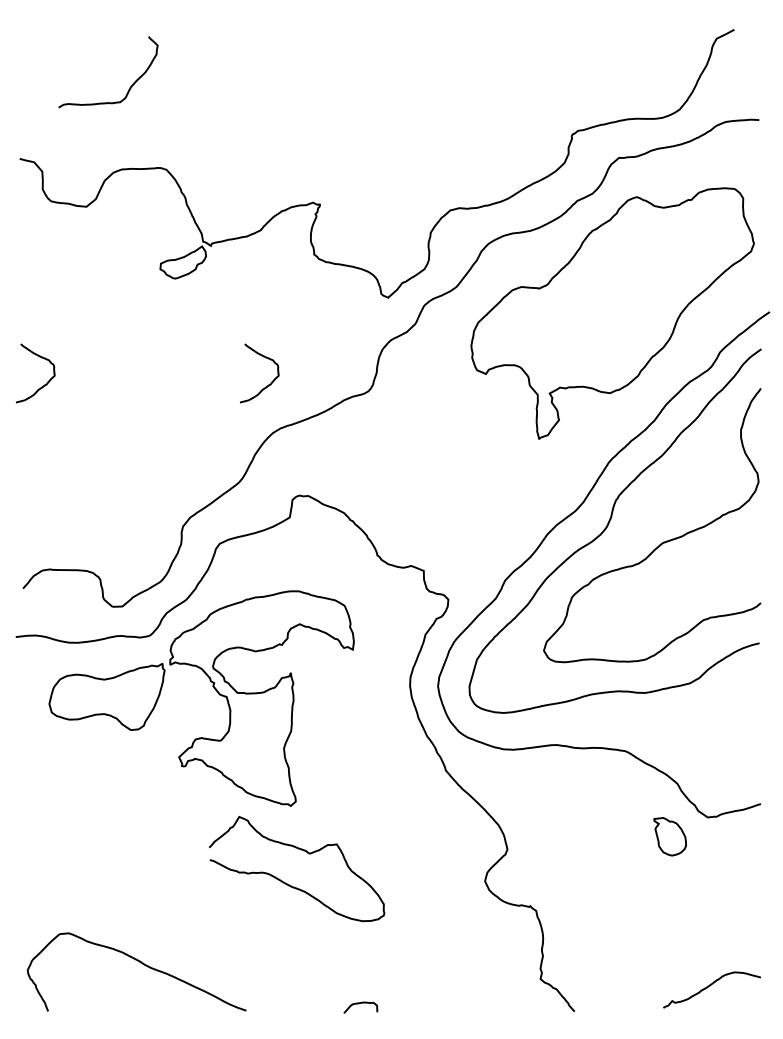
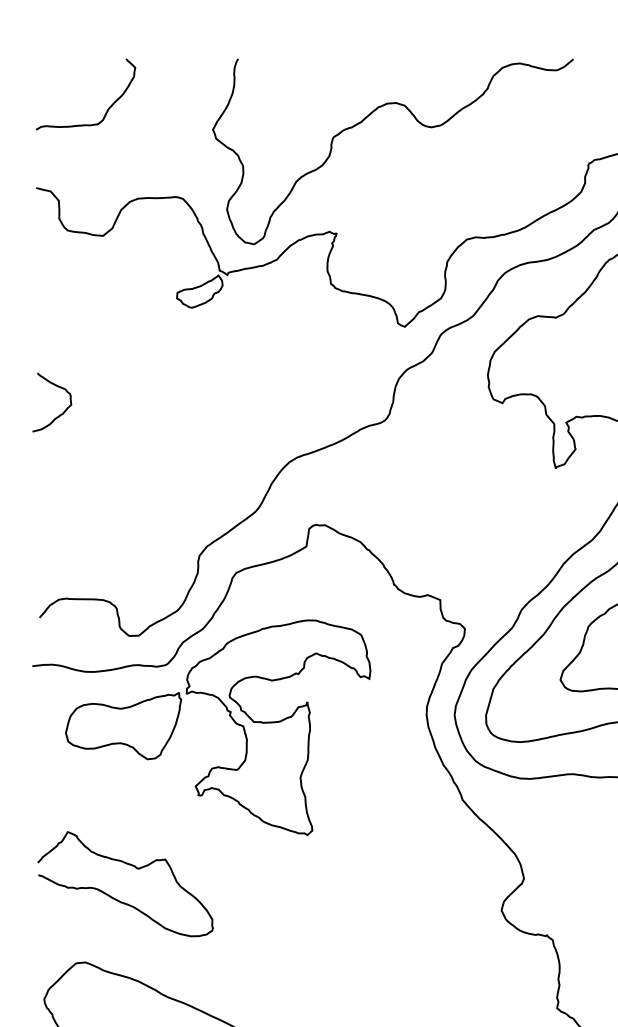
curve: (129, 87) -> (107, 109), moved
curve: (402, 94) -> (419, 123), added
curve: (268, 384) -> (285, 413), removed
curve: (289, 884) -> (118, 899), moved

